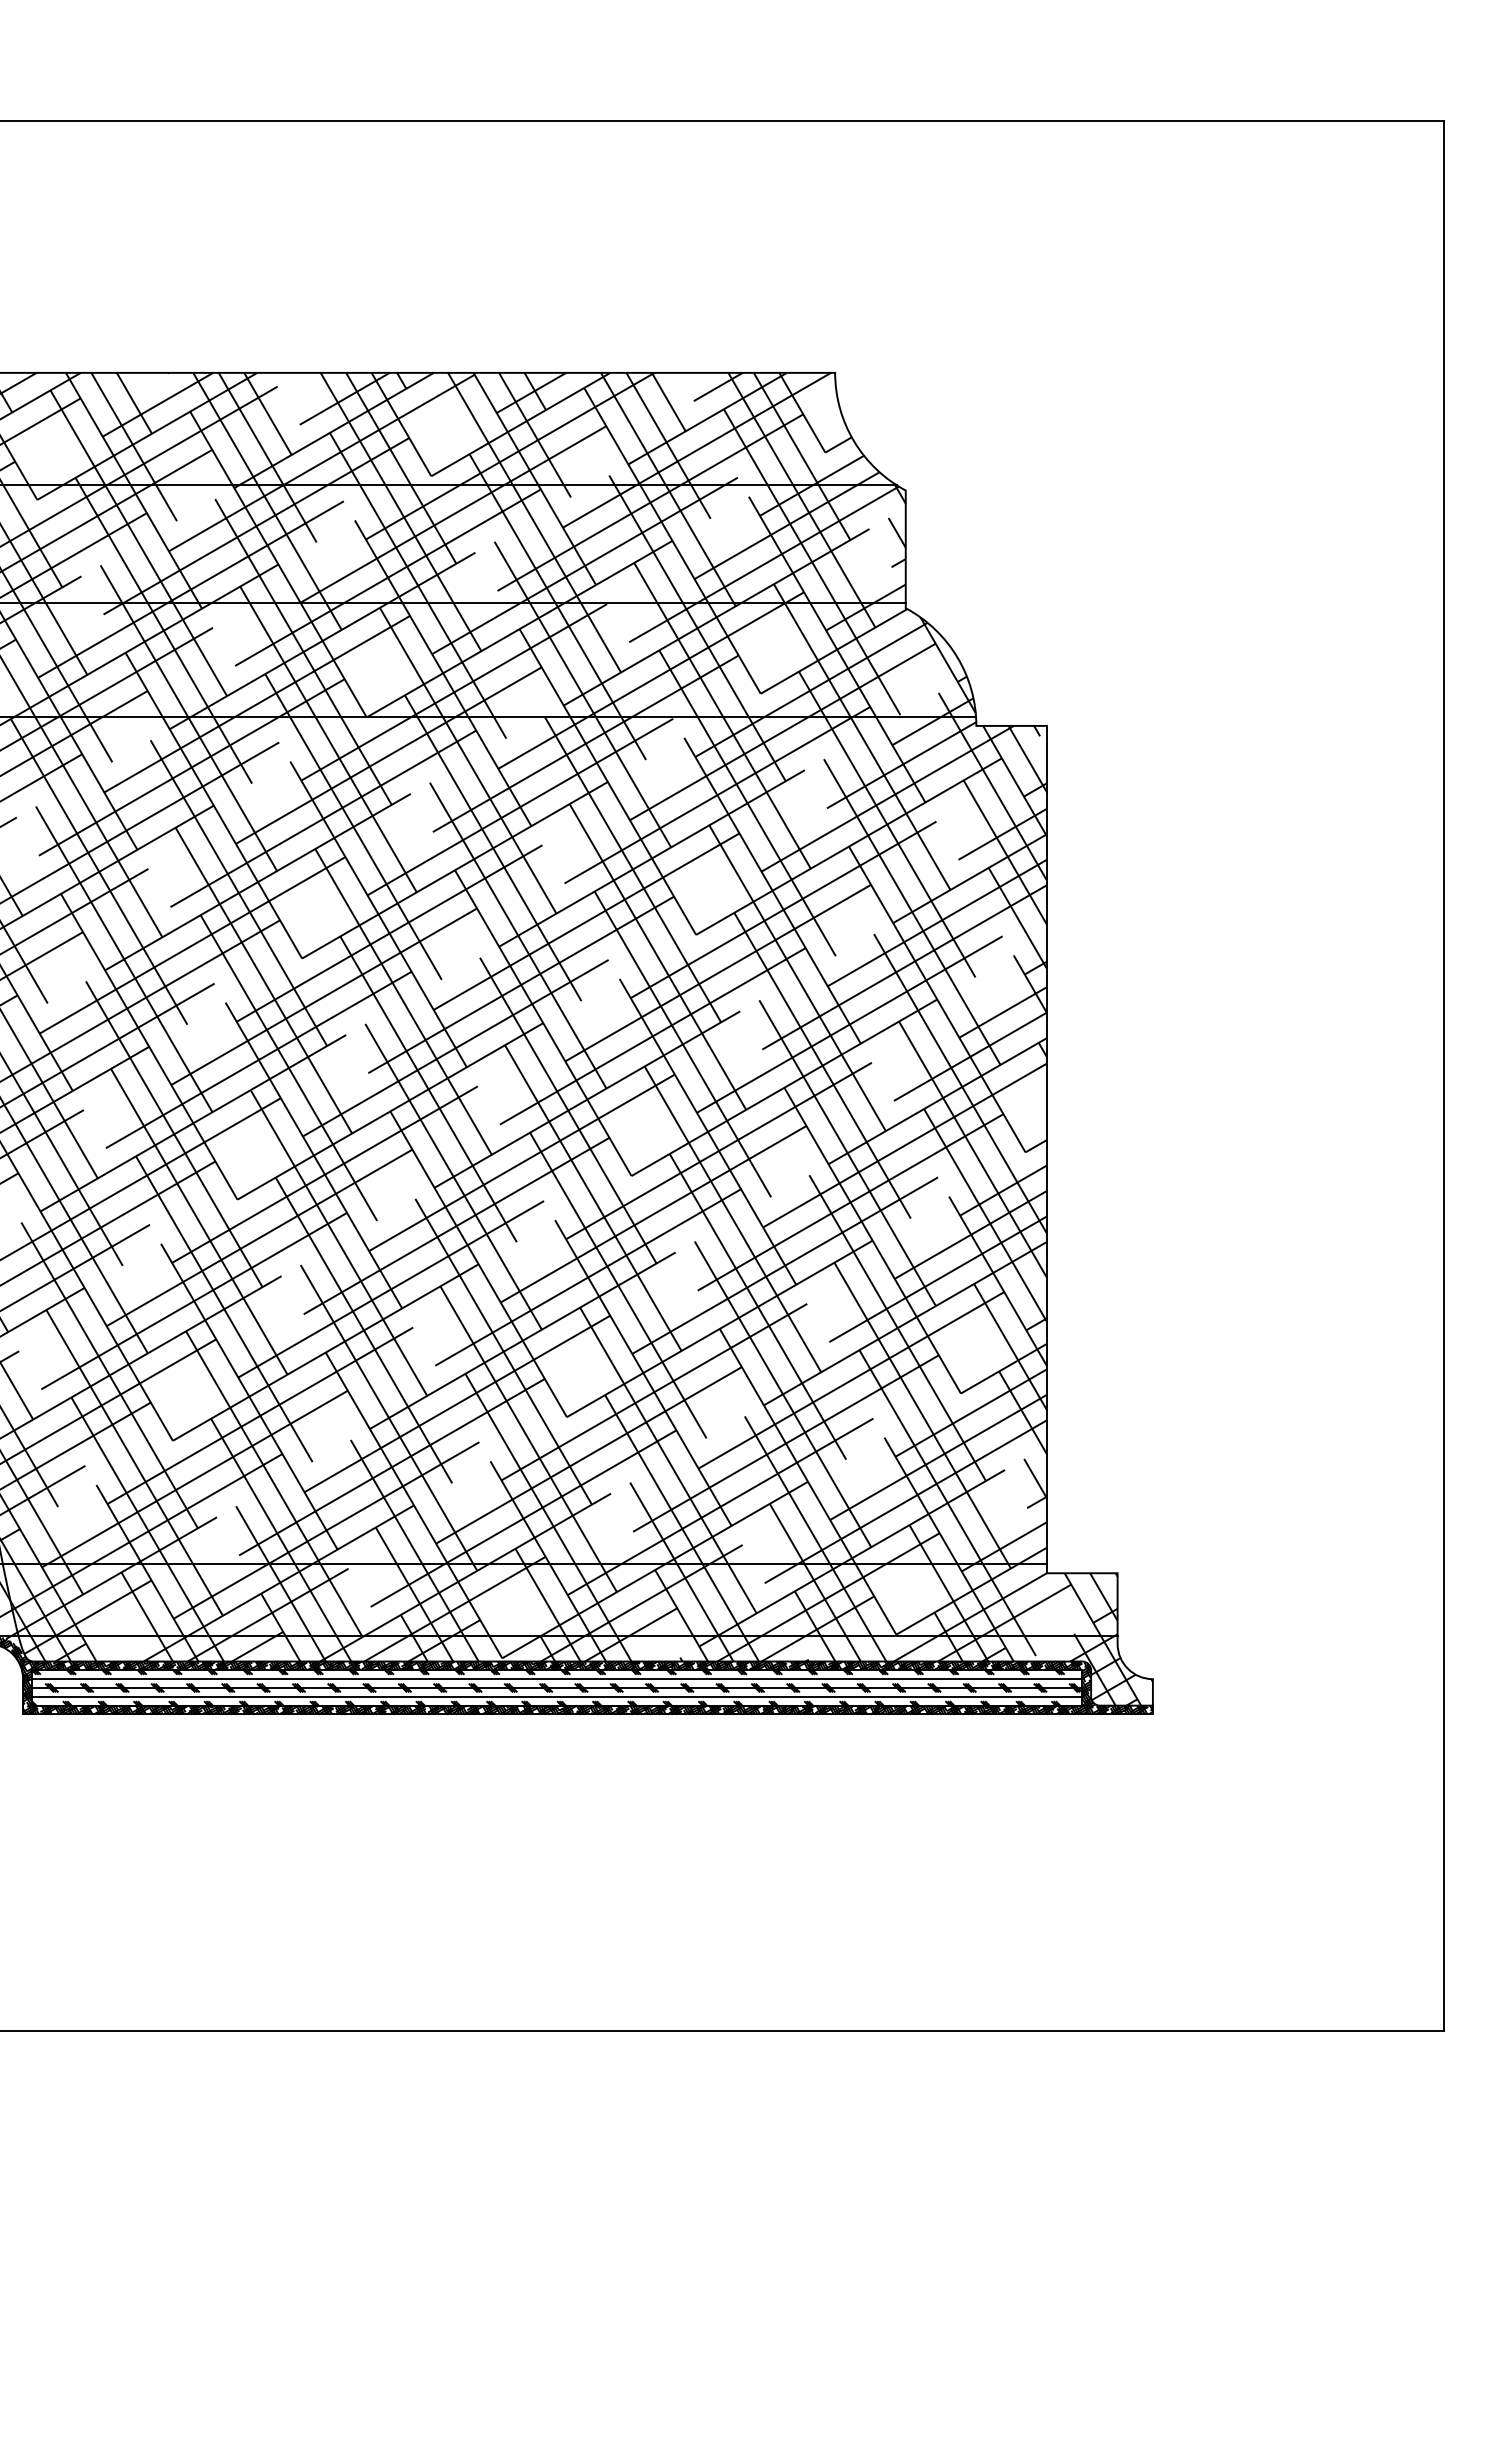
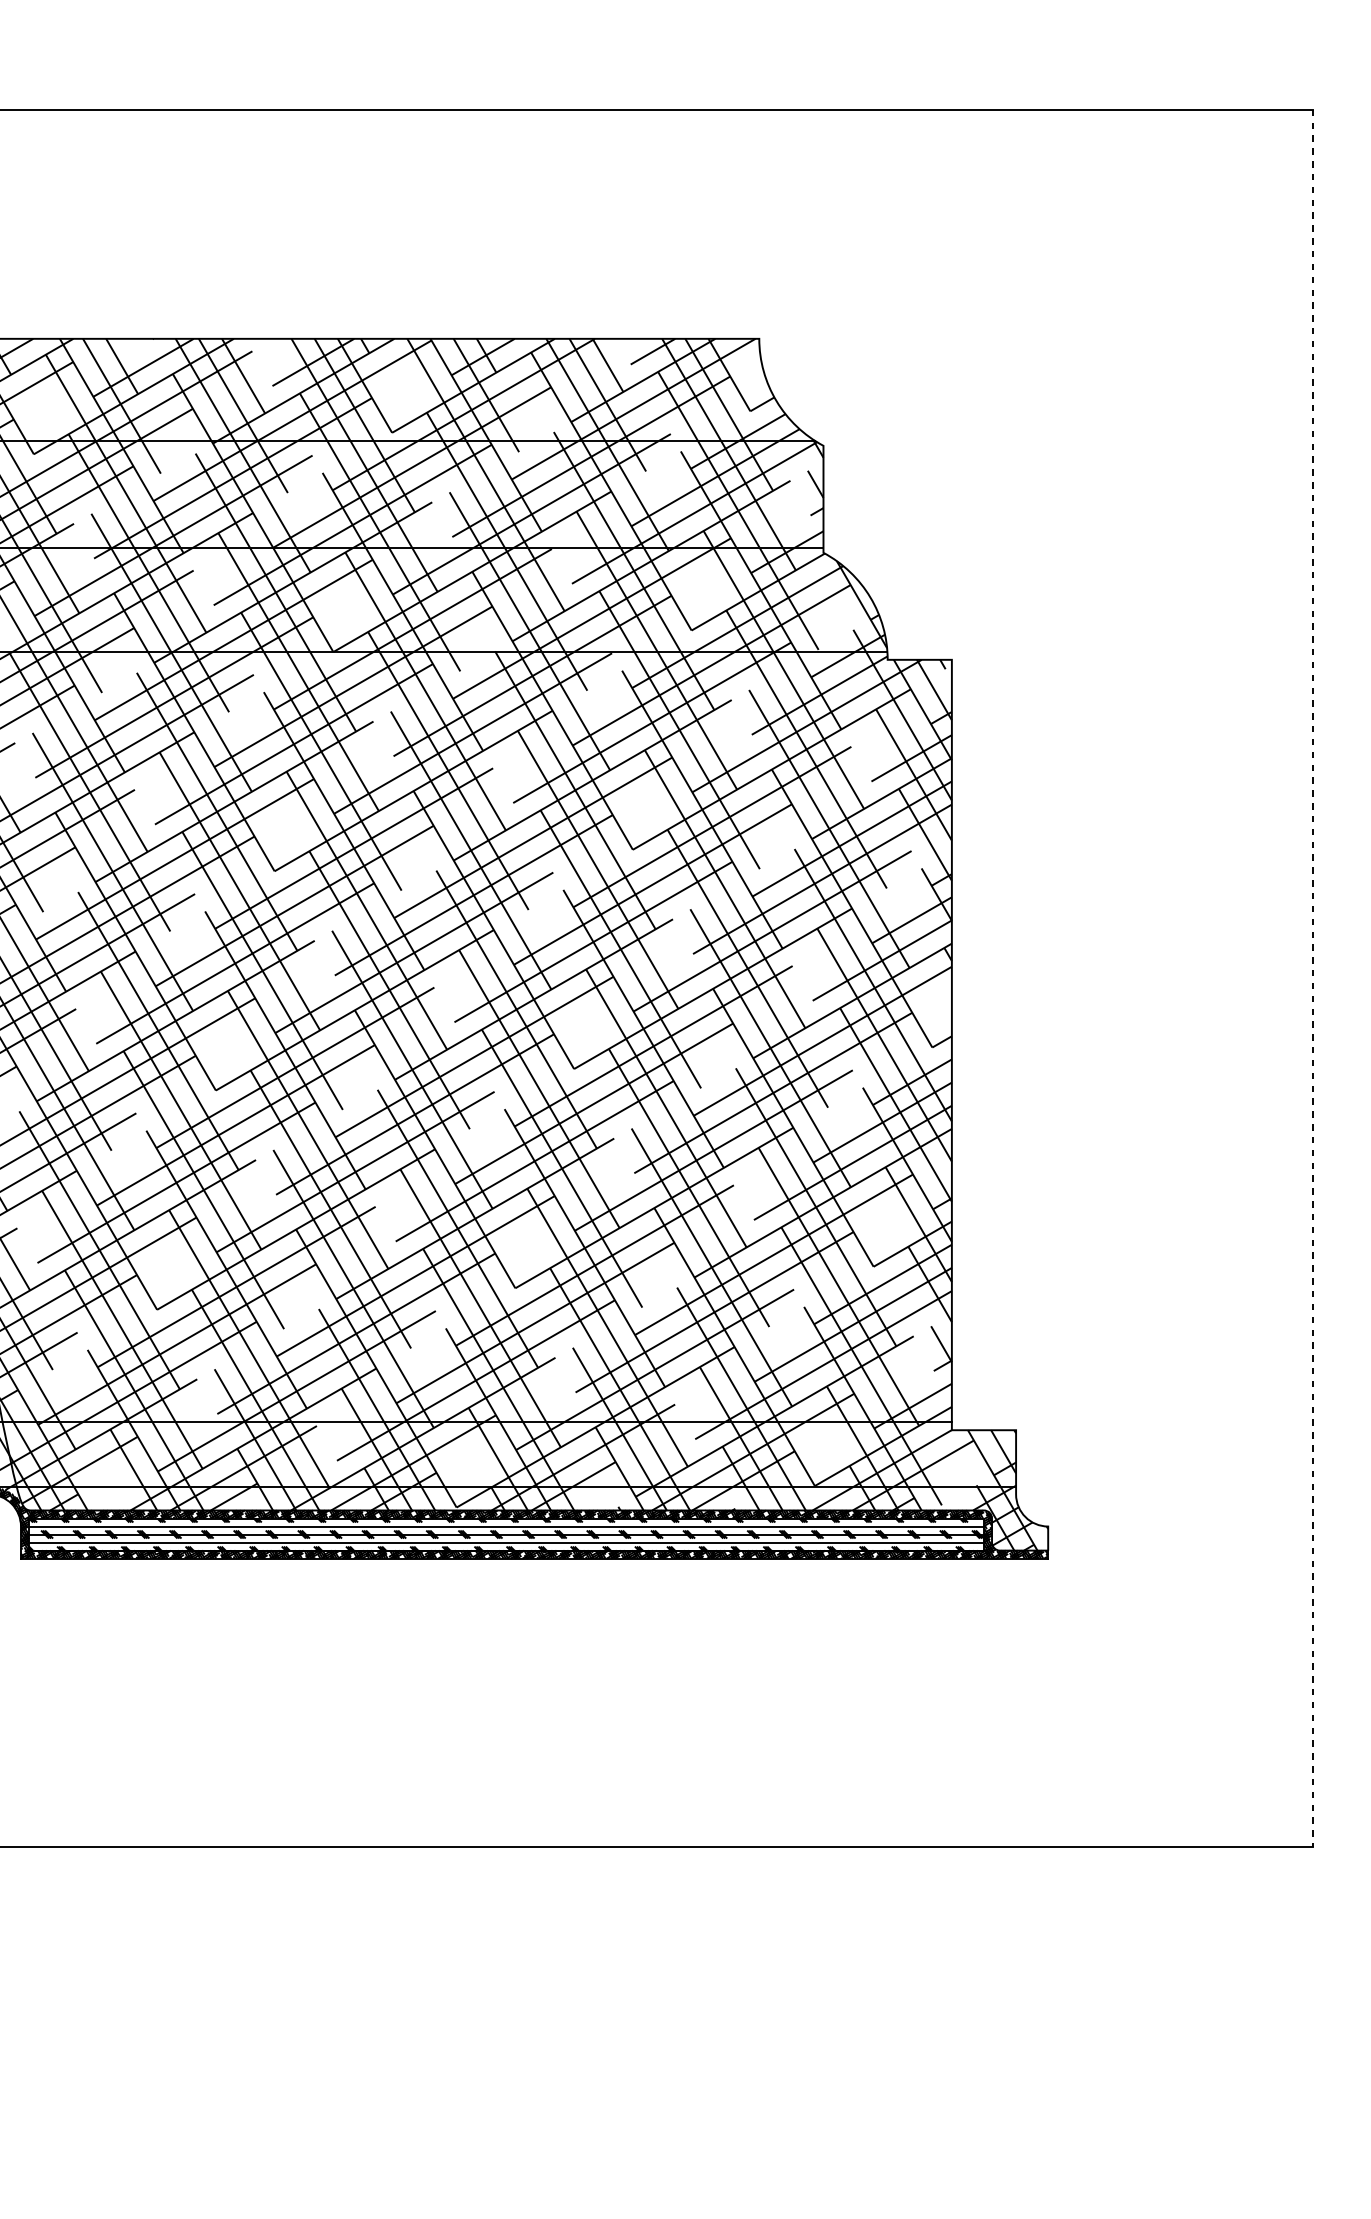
line: (1443, 1076) -> (1312, 978), solid -> dashed

